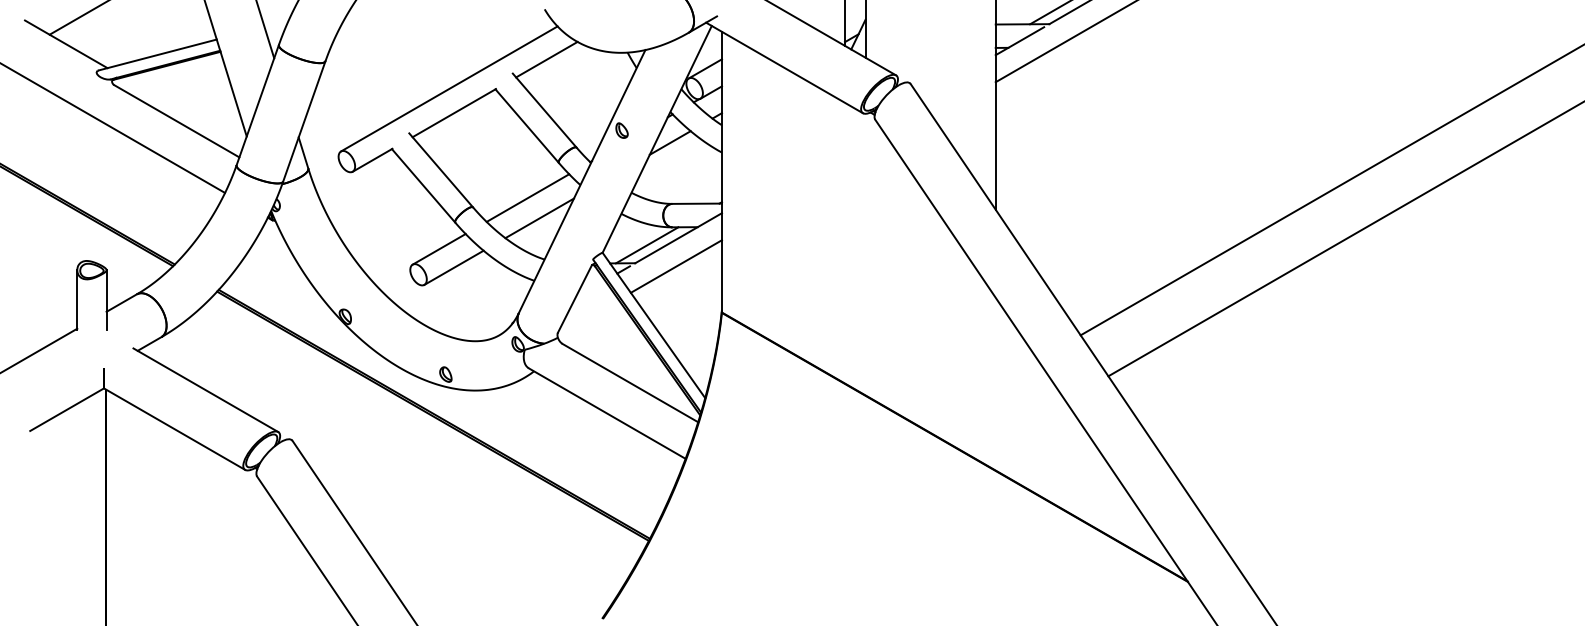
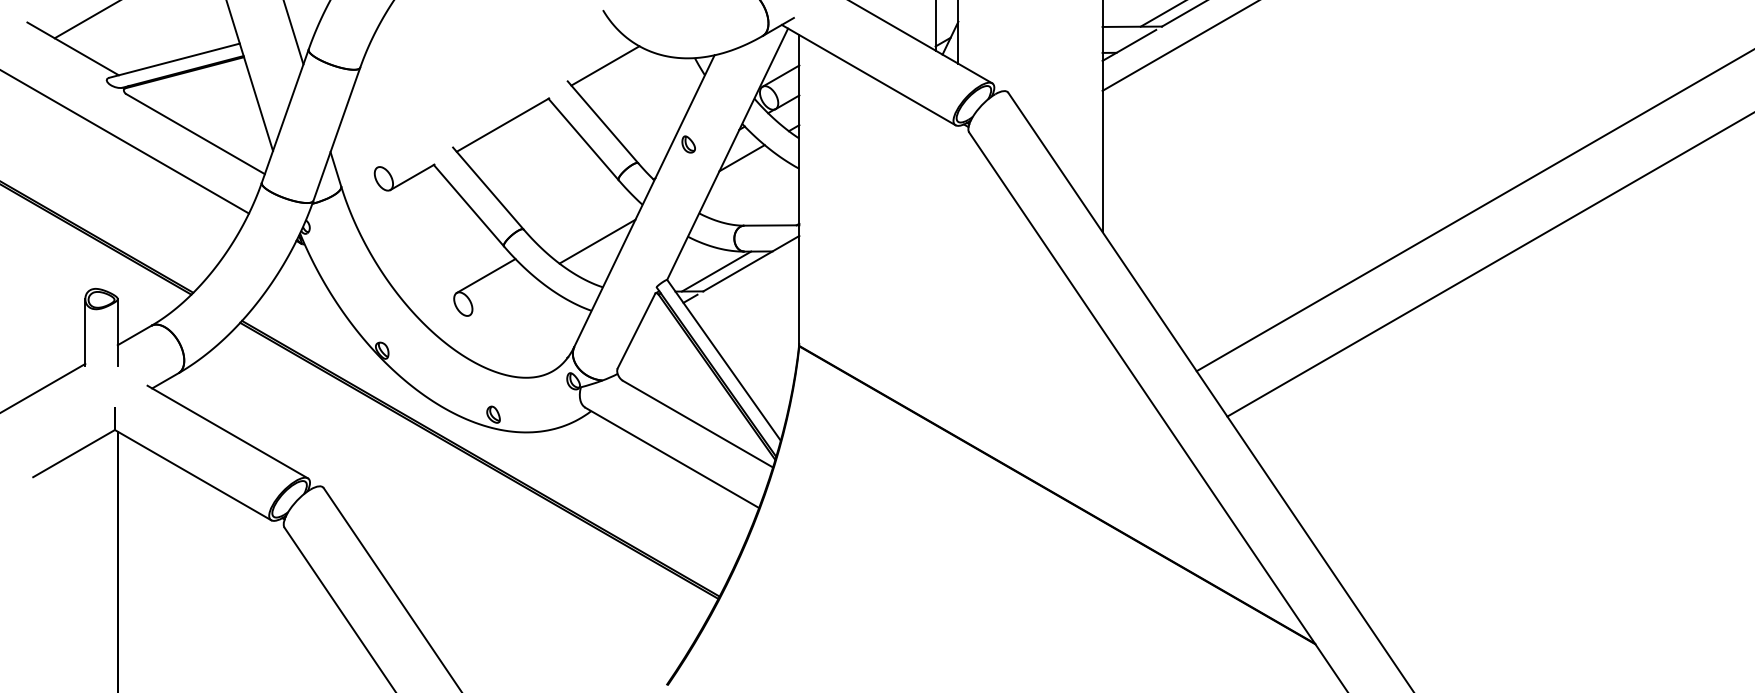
line: (449, 88) -> (497, 97), removed
line: (527, 197) -> (583, 218), removed
line: (675, 266) -> (747, 294), removed
line: (453, 267) -> (502, 296), removed

